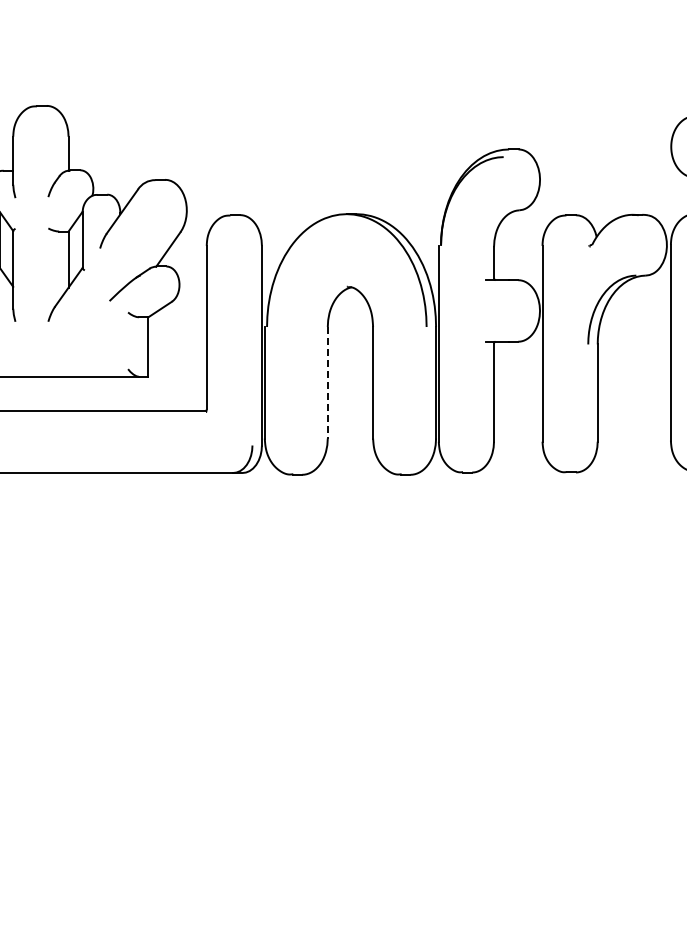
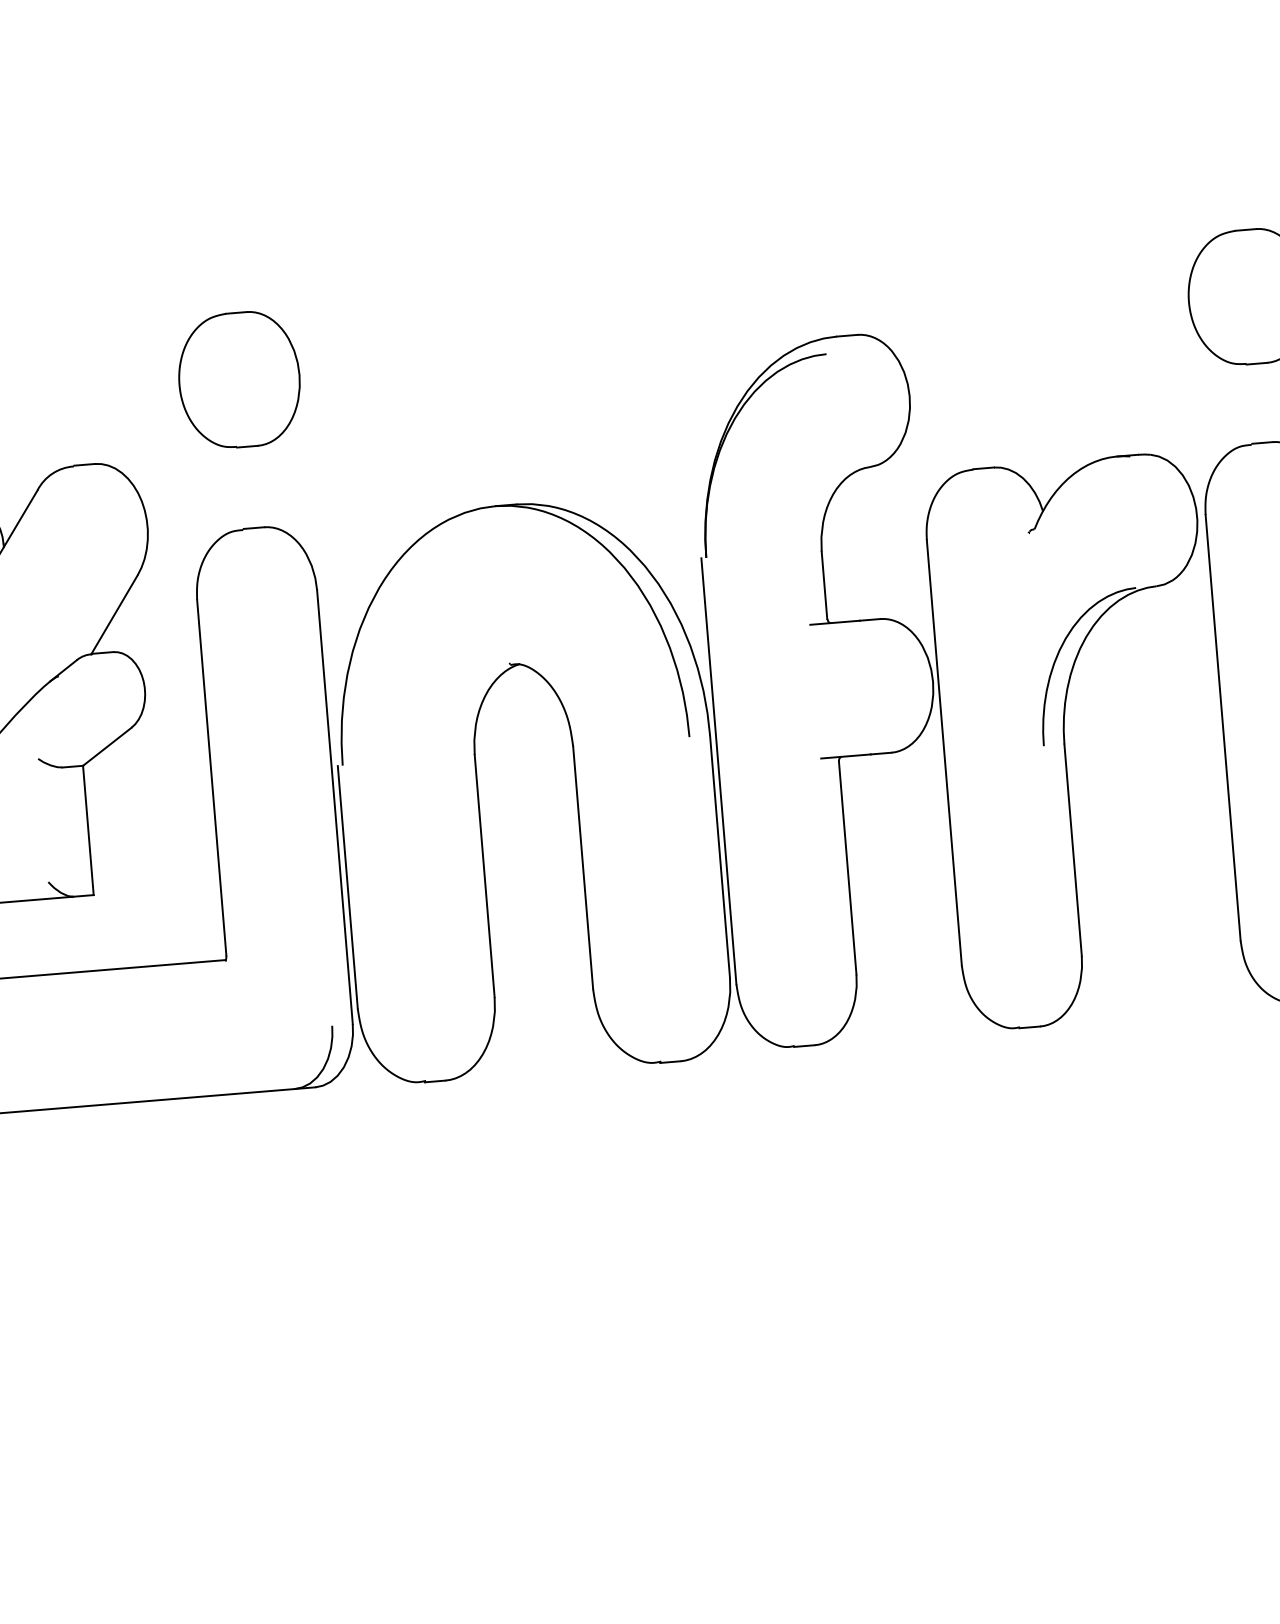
part: (233, 146) -> (237, 379), added
line: (327, 382) -> (483, 875), dashed -> solid

